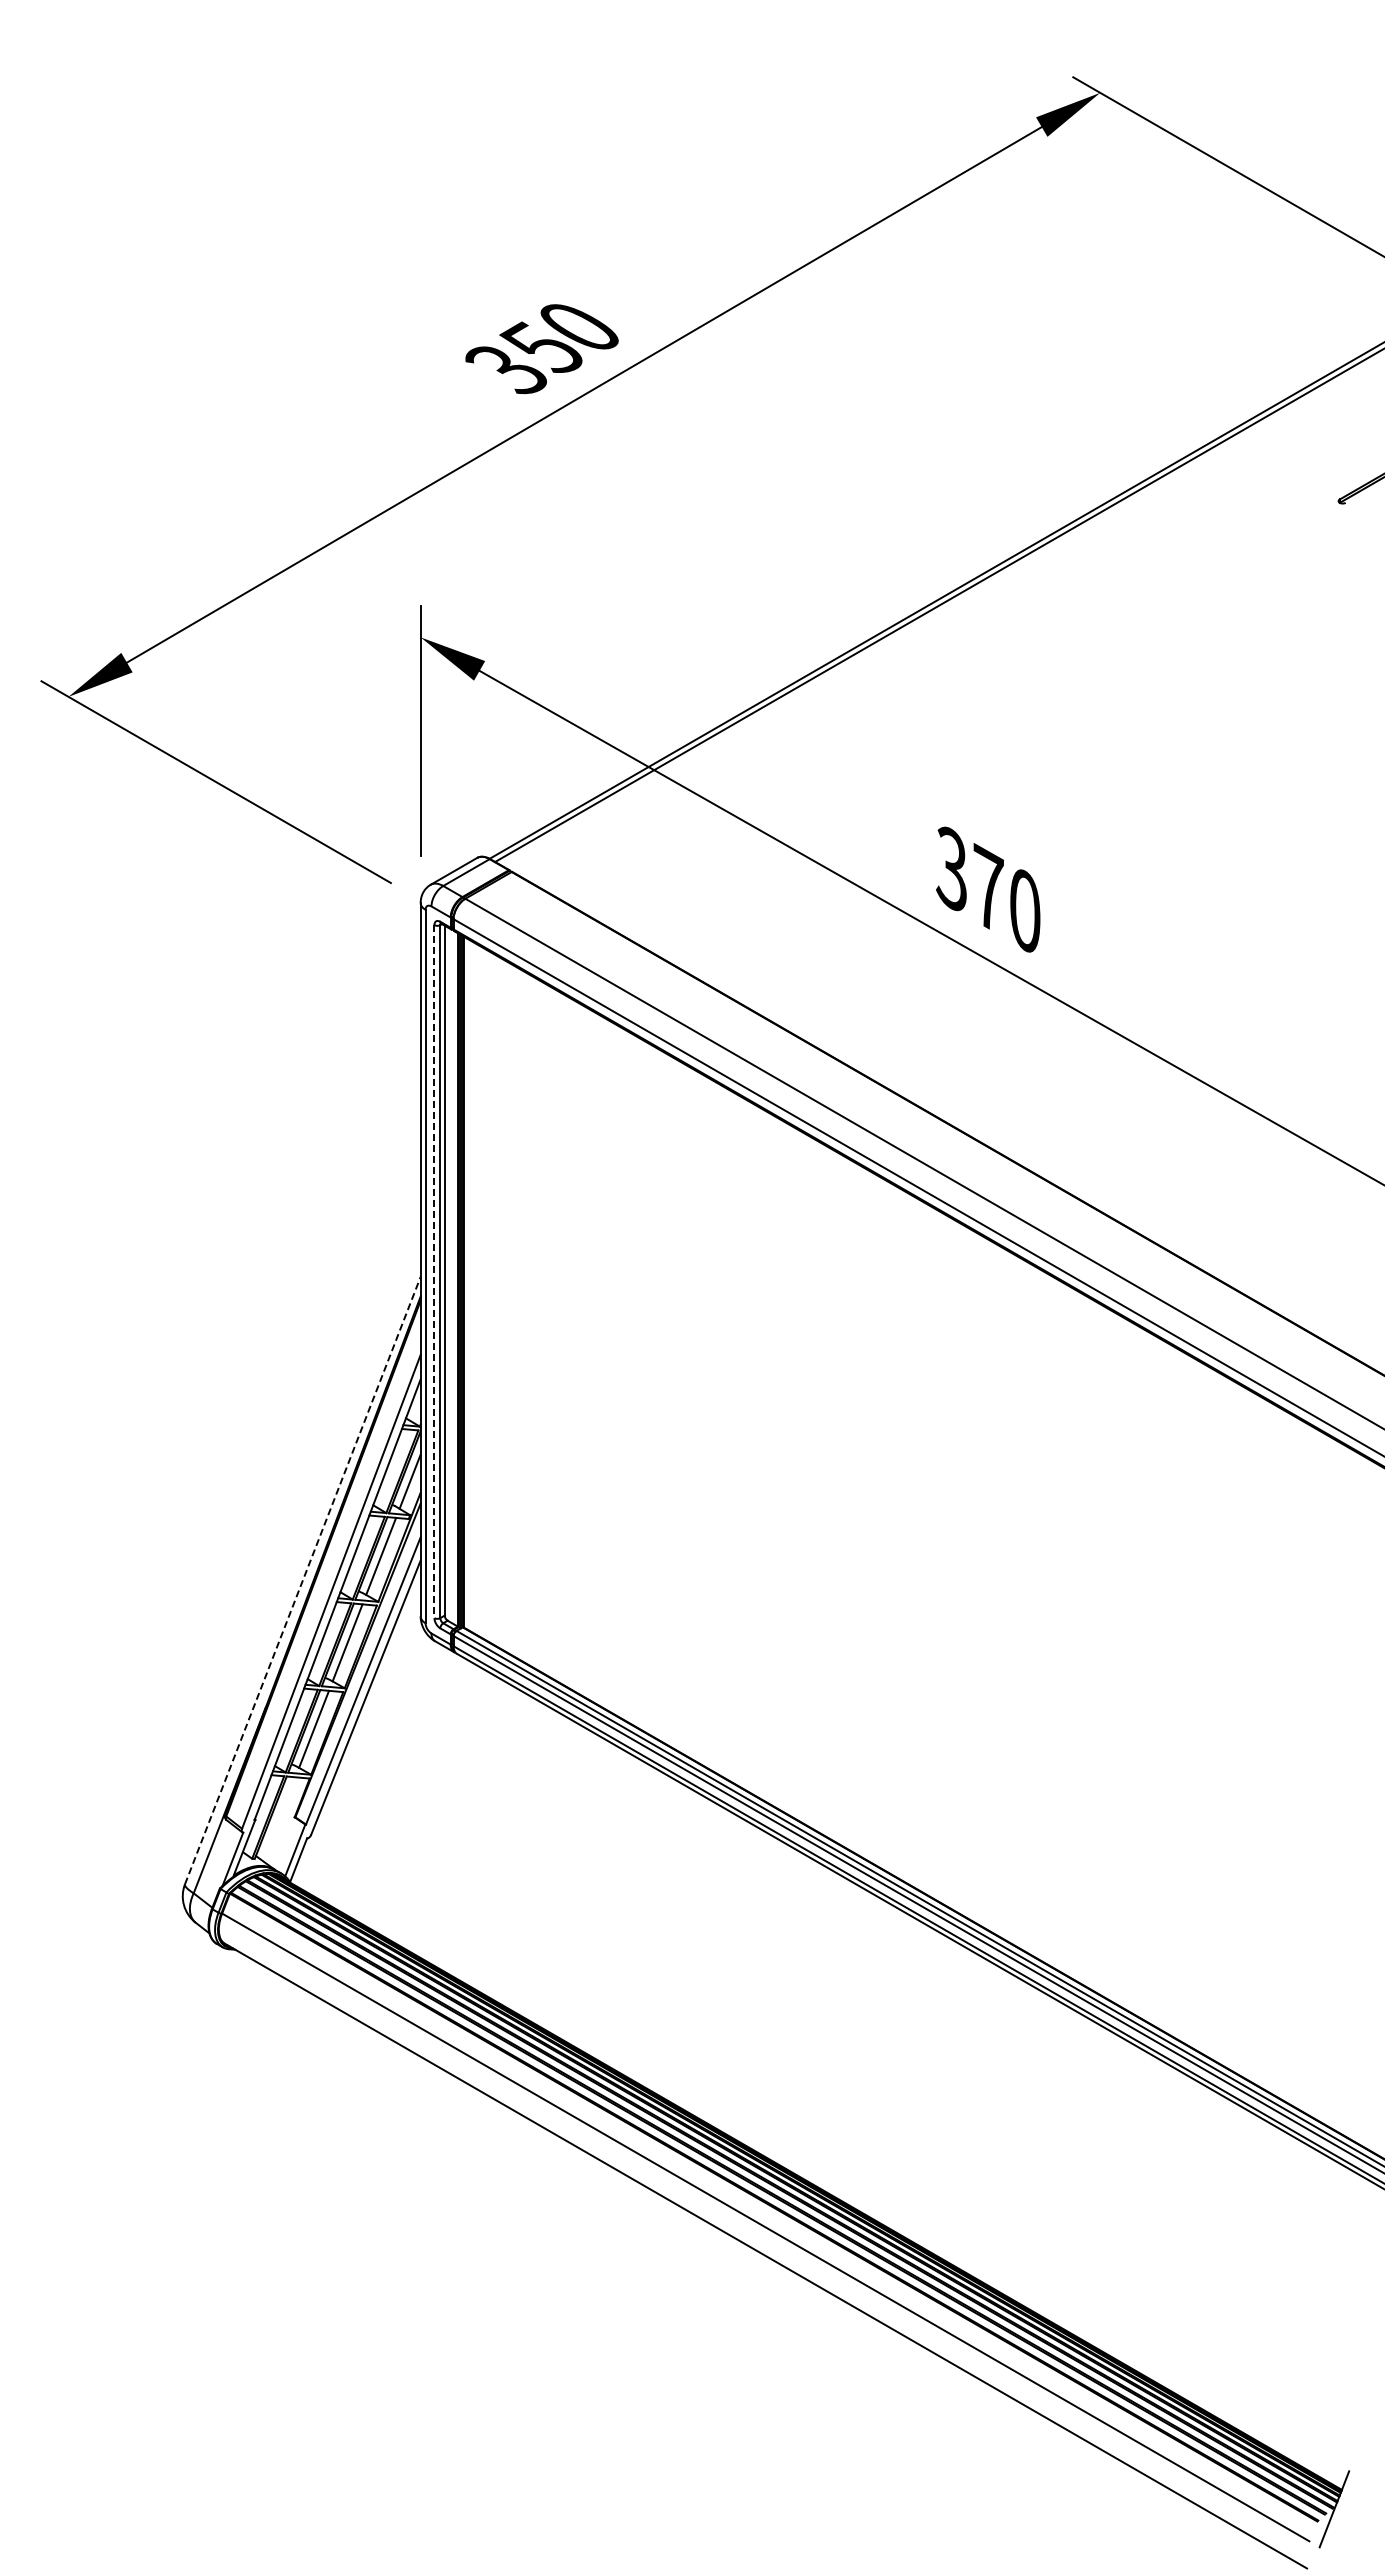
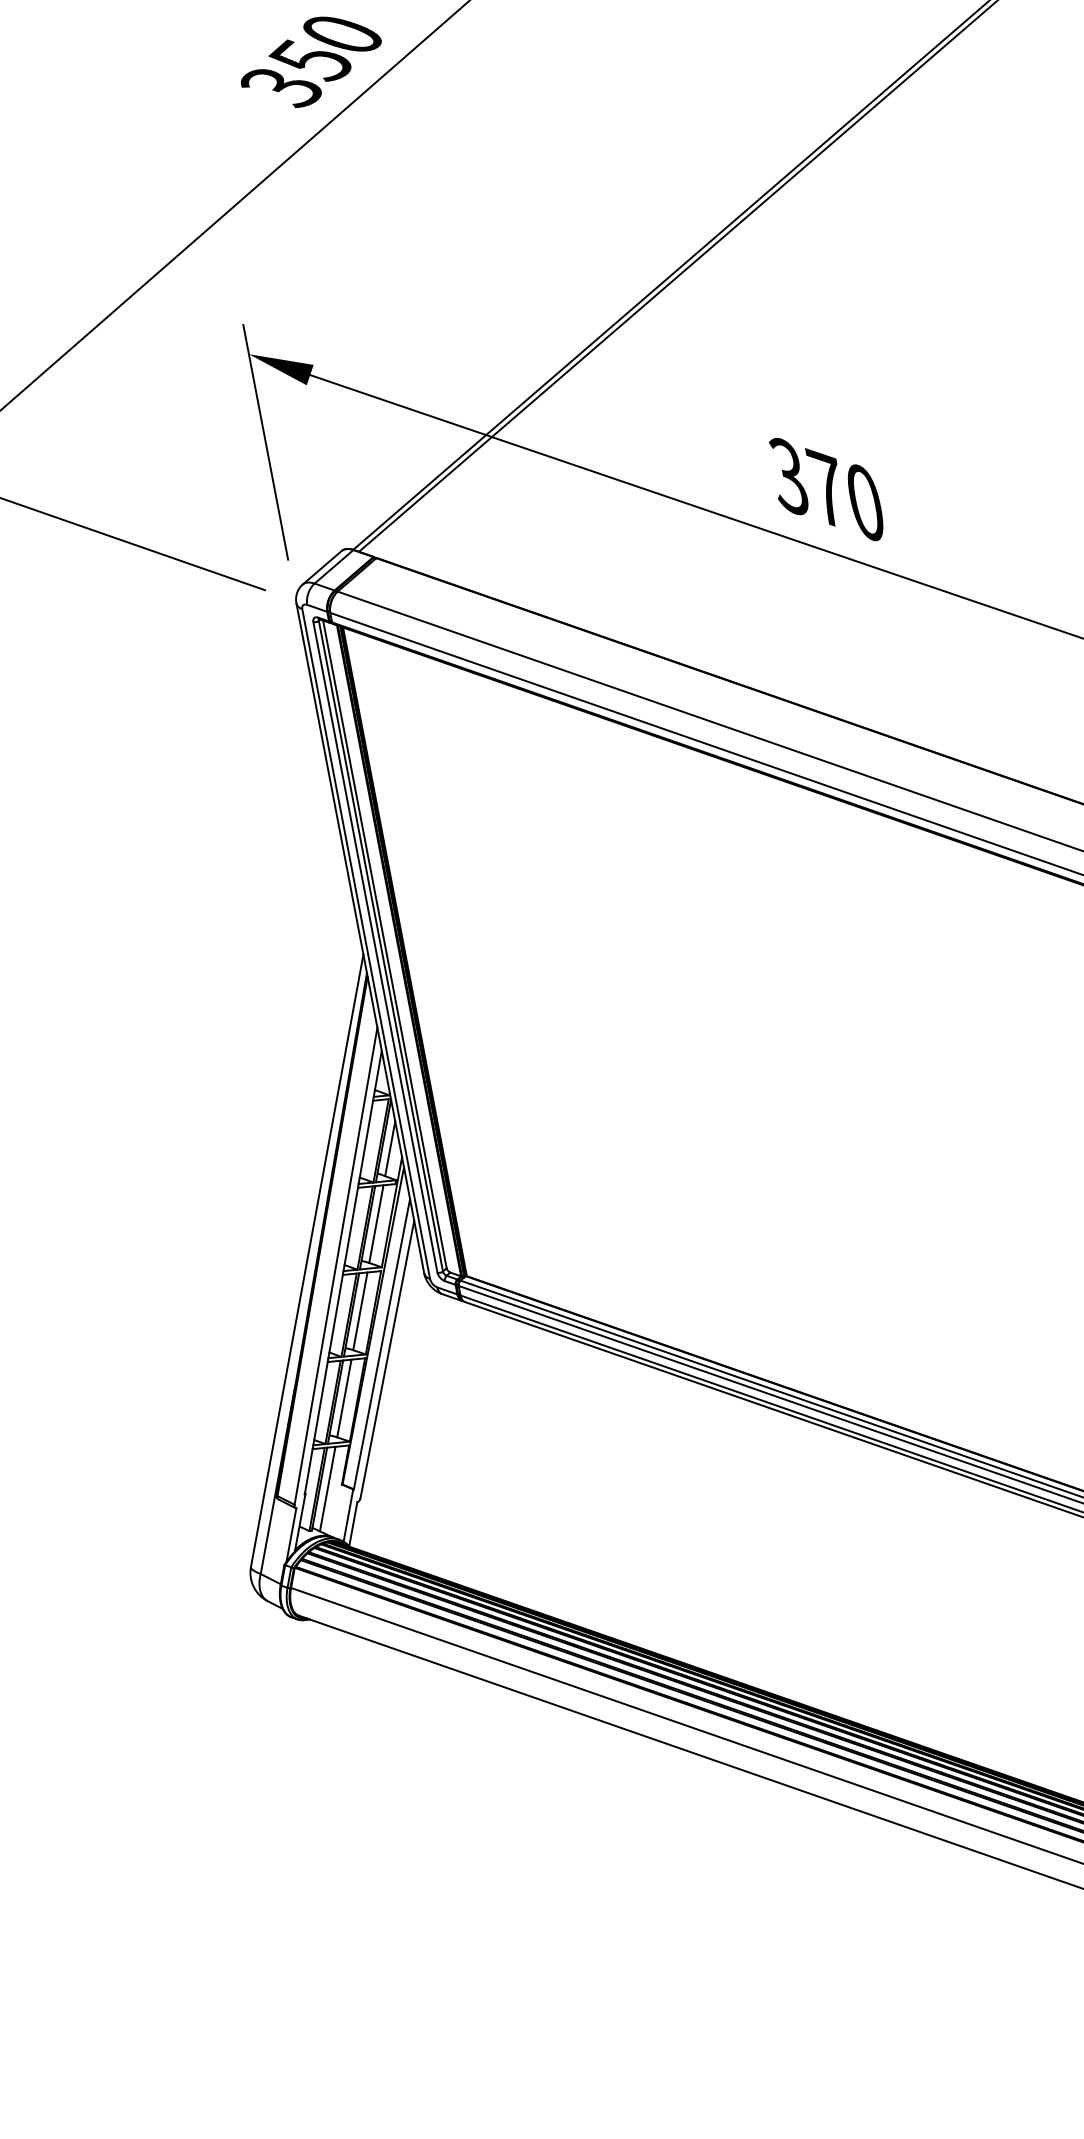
line: (434, 1271) -> (375, 947), dashed -> solid
line: (302, 1580) -> (306, 1260), dashed -> solid
line: (278, 1819) -> (327, 1489), added

